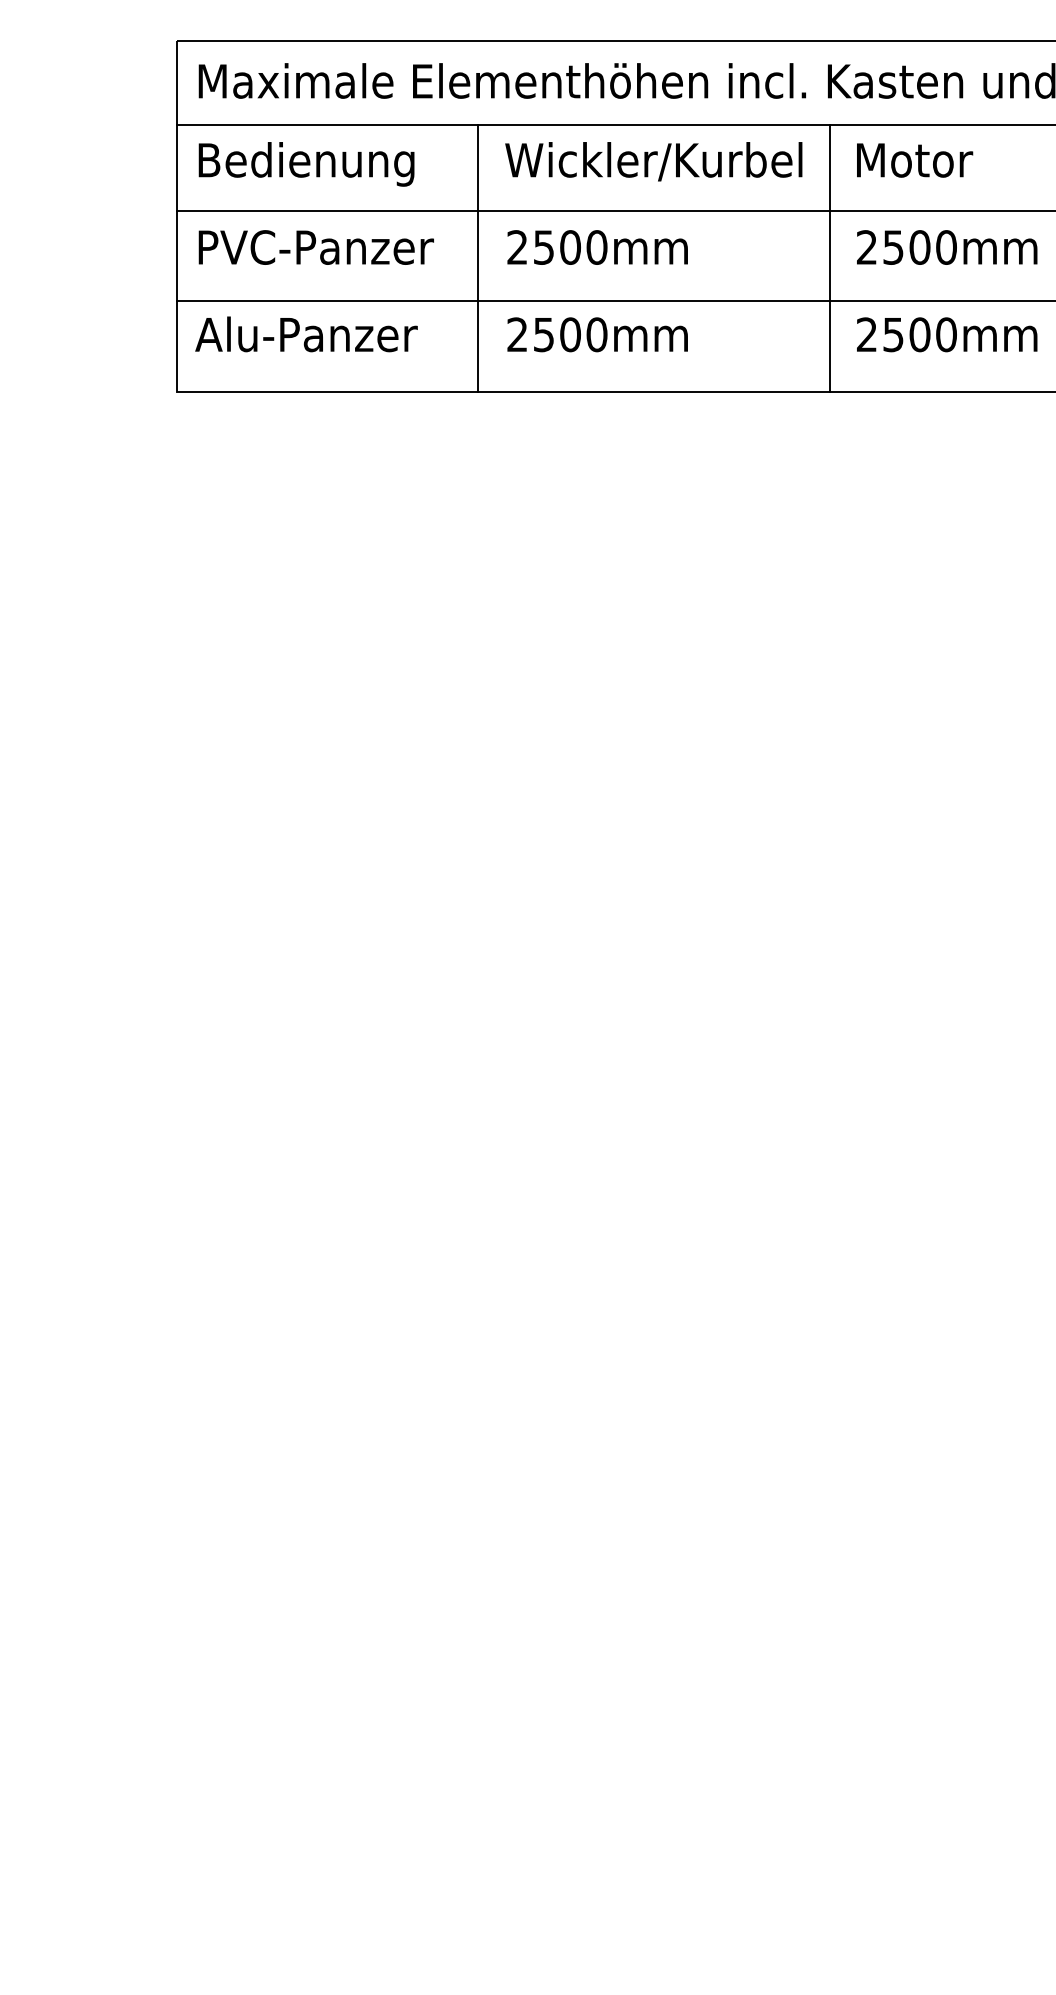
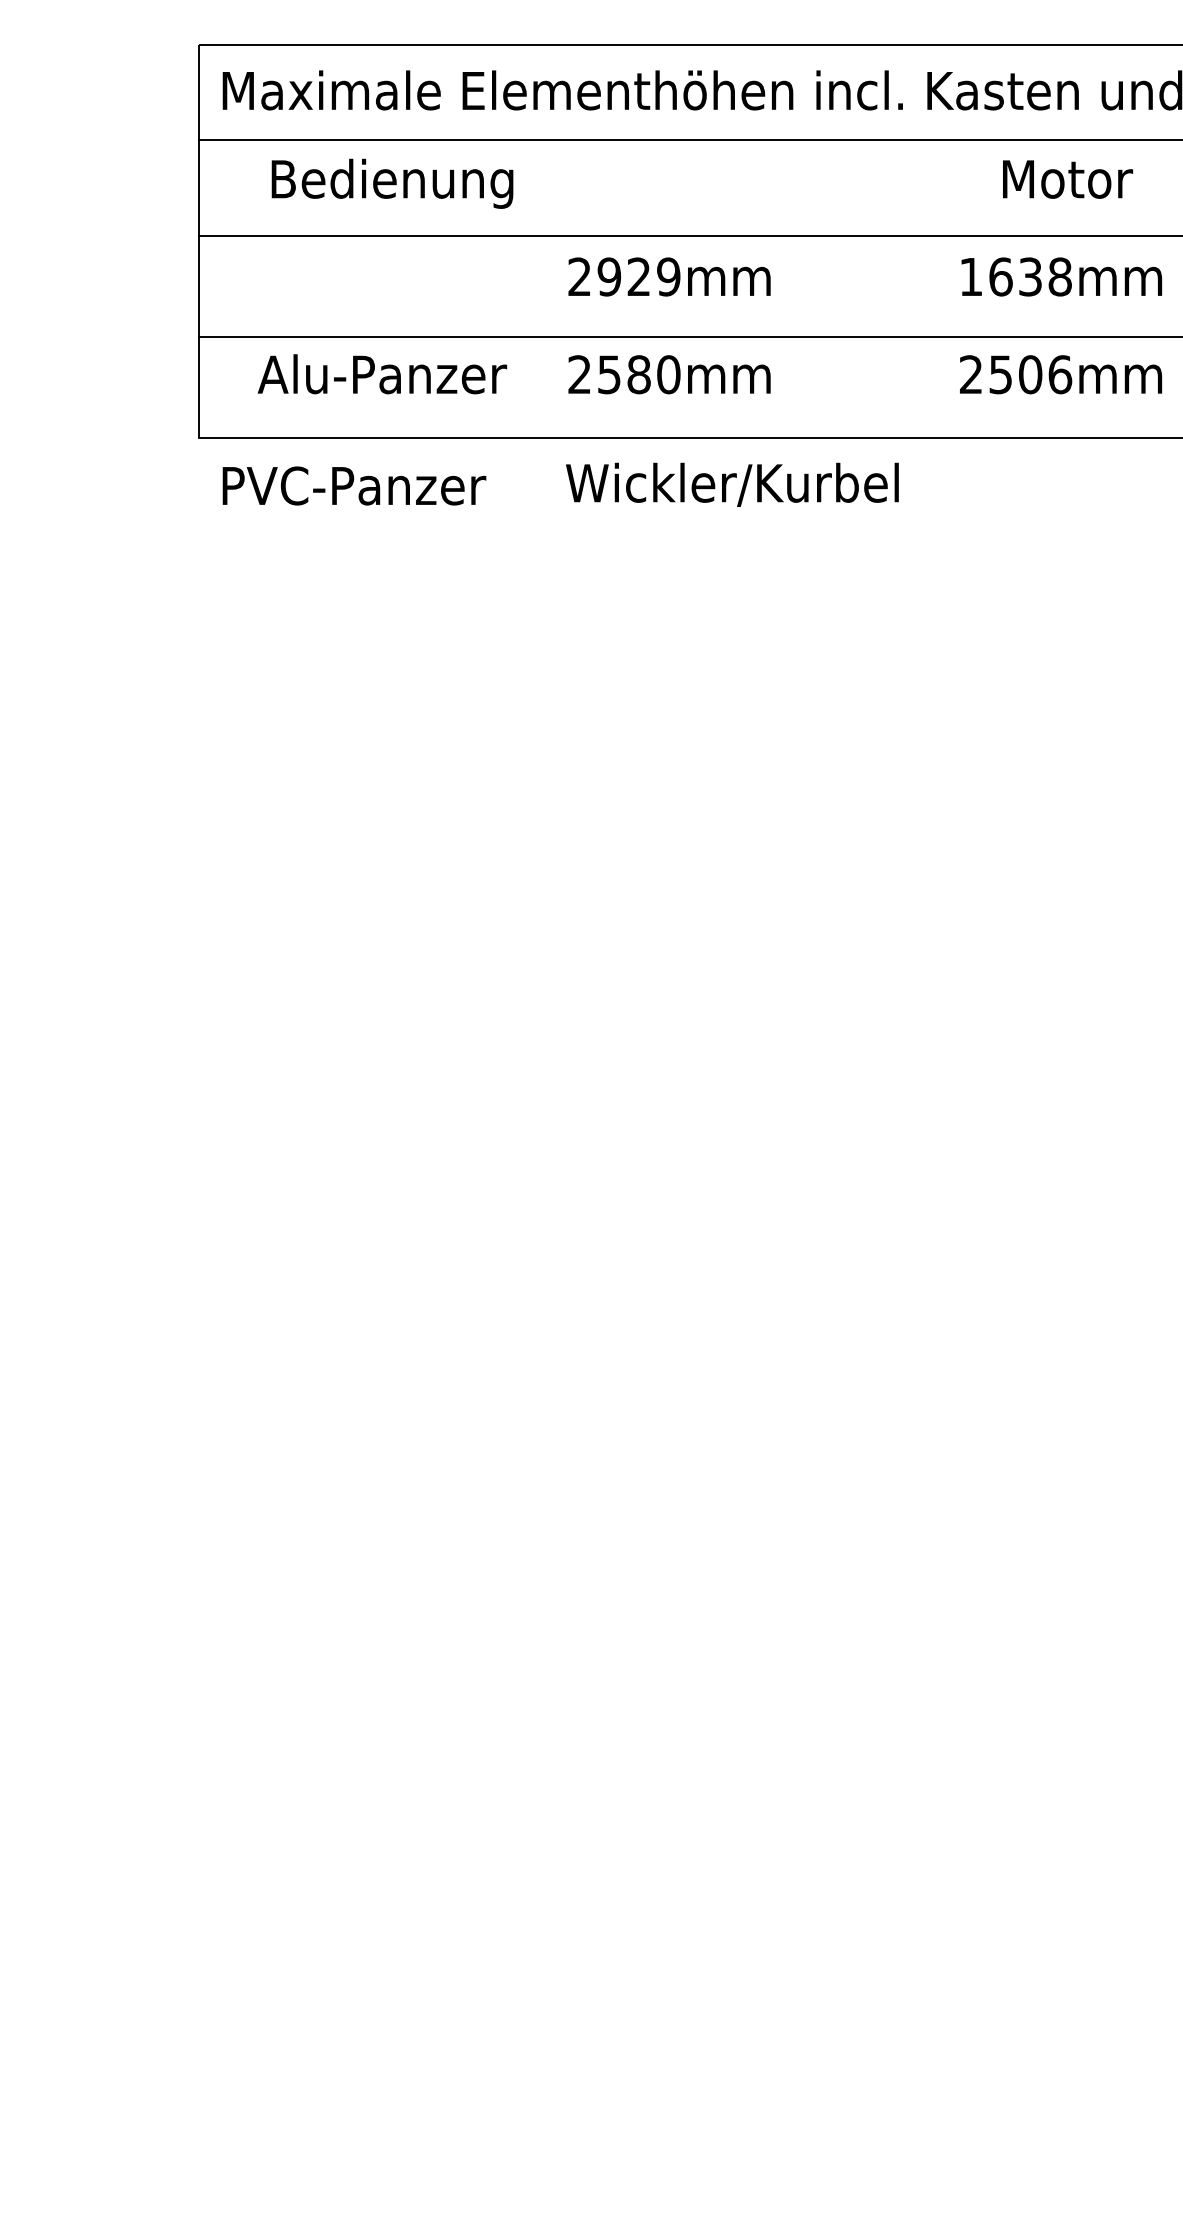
text: (915, 160) -> (1068, 179), moved
text: (653, 161) -> (732, 484), moved
text: (306, 164) -> (392, 183), moved
text: (316, 247) -> (354, 485), moved
text: (569, 247) -> (638, 276), 2500mm -> 2929mm
text: (906, 247) -> (1015, 276), 2500mm -> 1638mm
line: (478, 258) -> (535, 289), removed
line: (830, 258) -> (930, 289), removed
text: (306, 334) -> (382, 374), moved
text: (569, 334) -> (638, 374), 2500mm -> 2580mm
text: (946, 334) -> (1060, 374), 2500mm -> 2506mm

